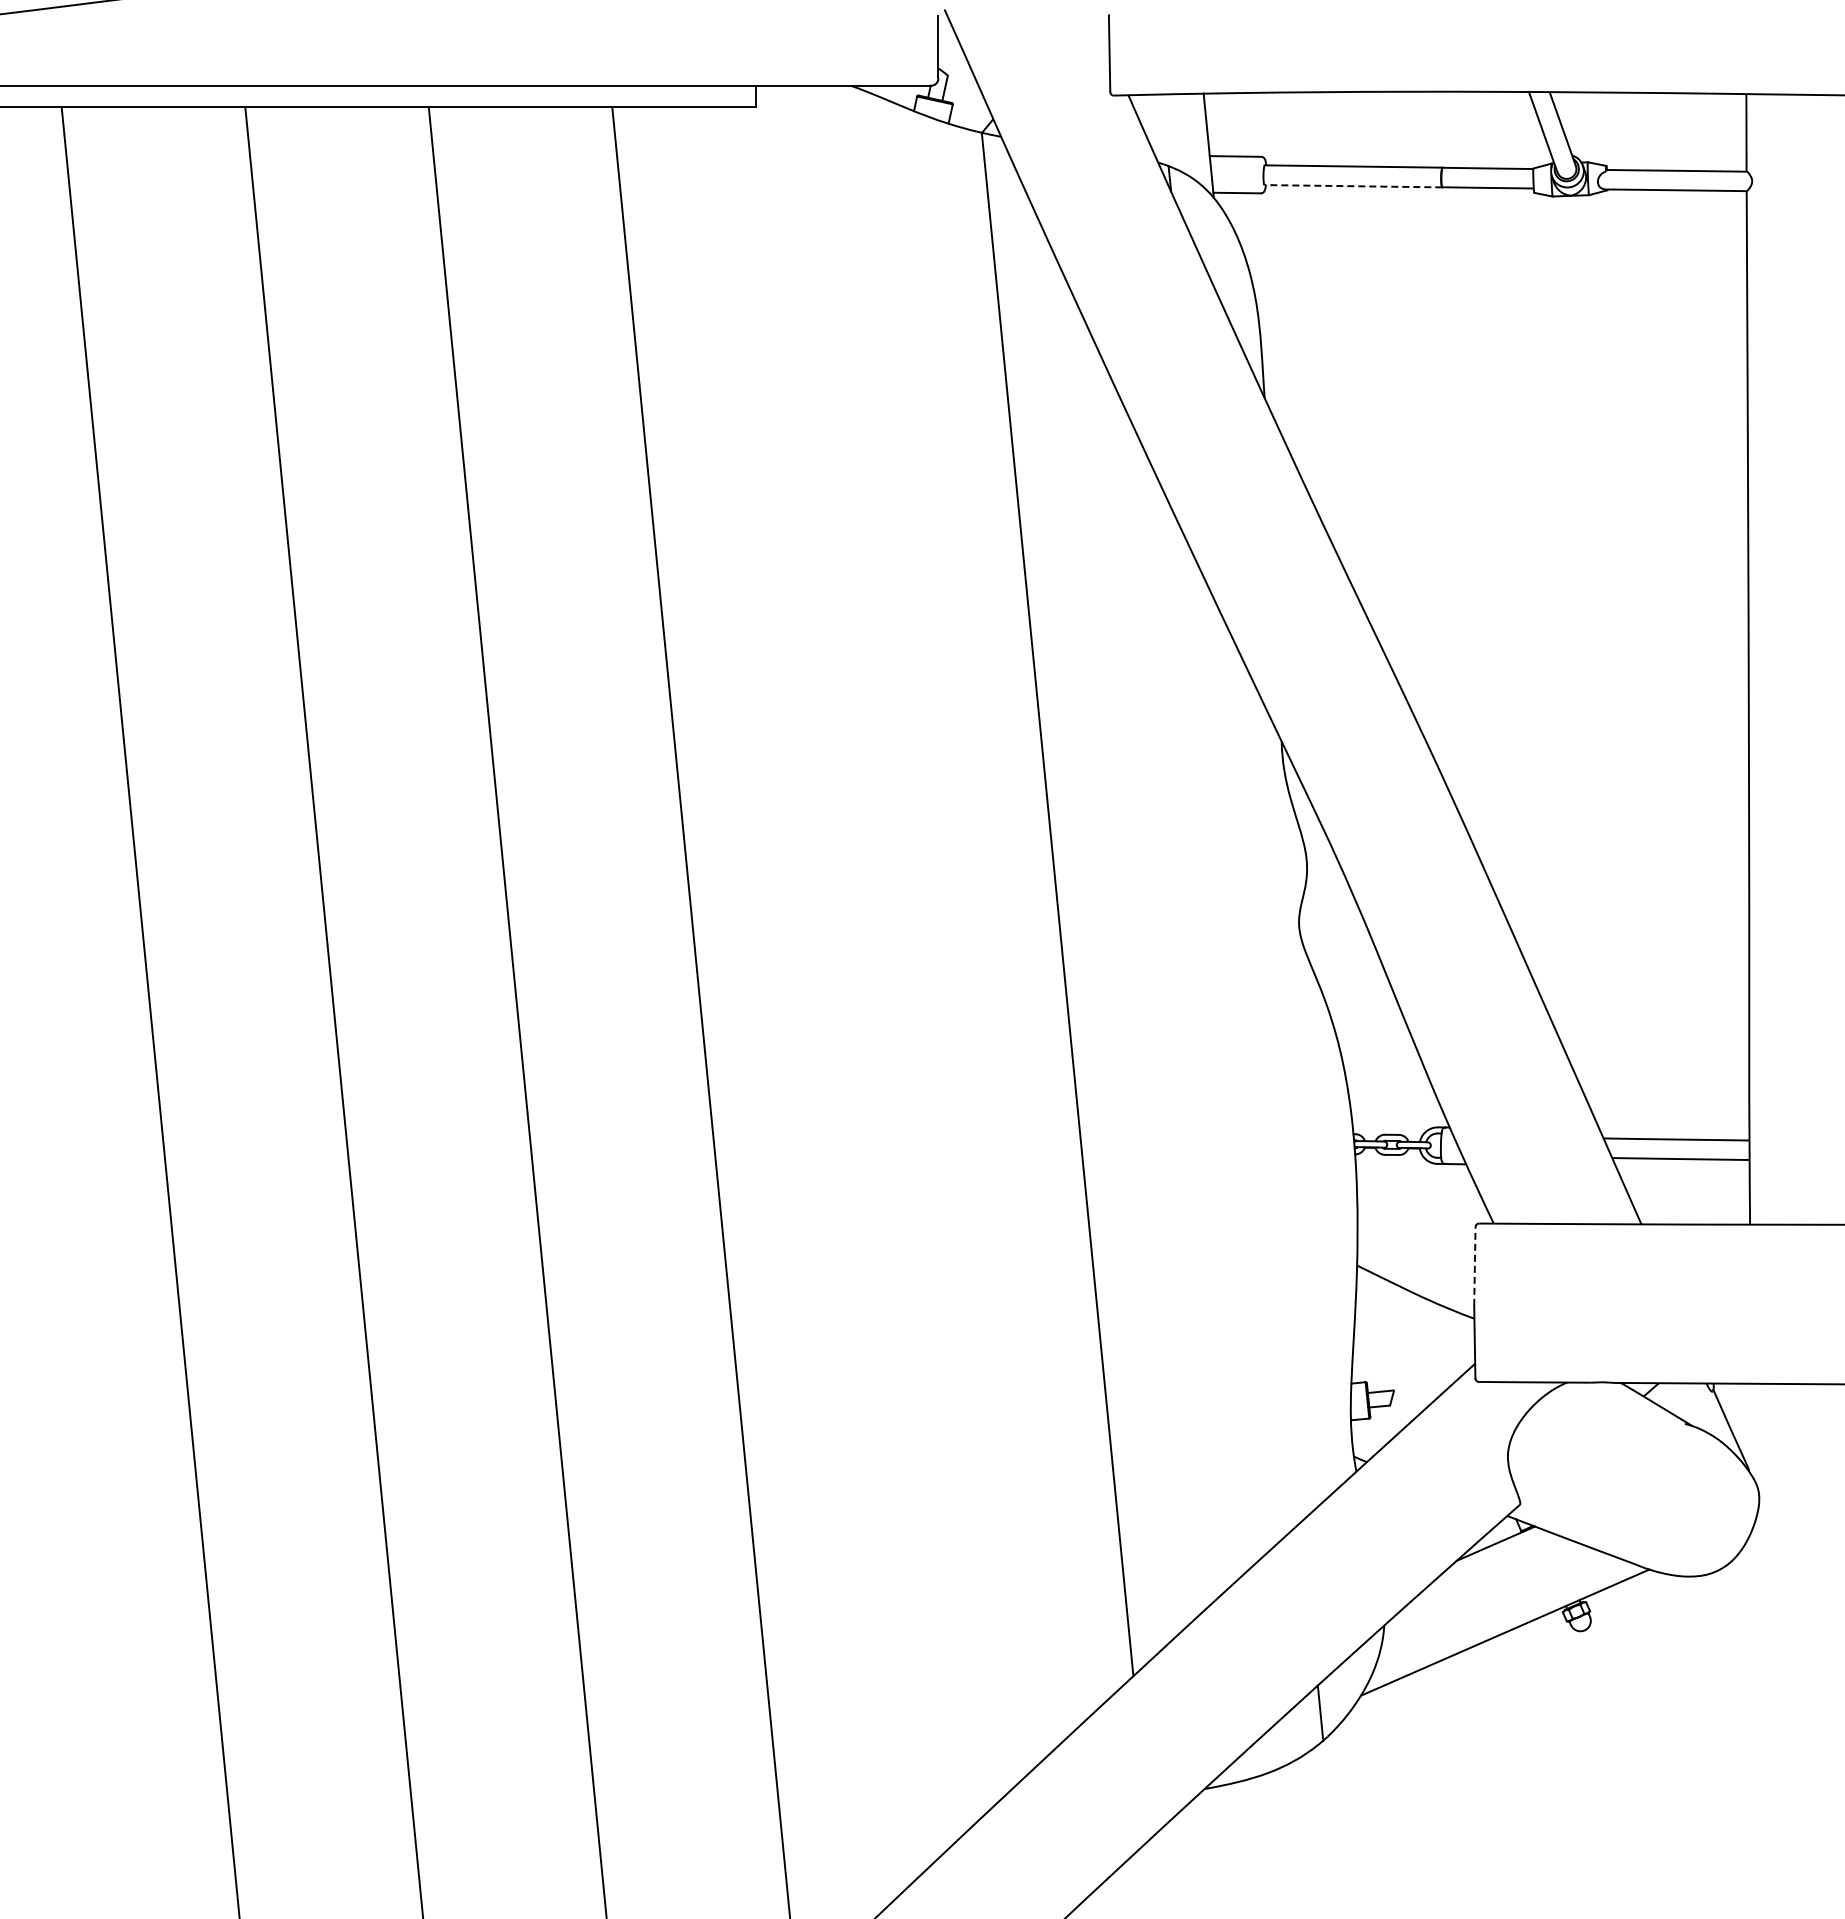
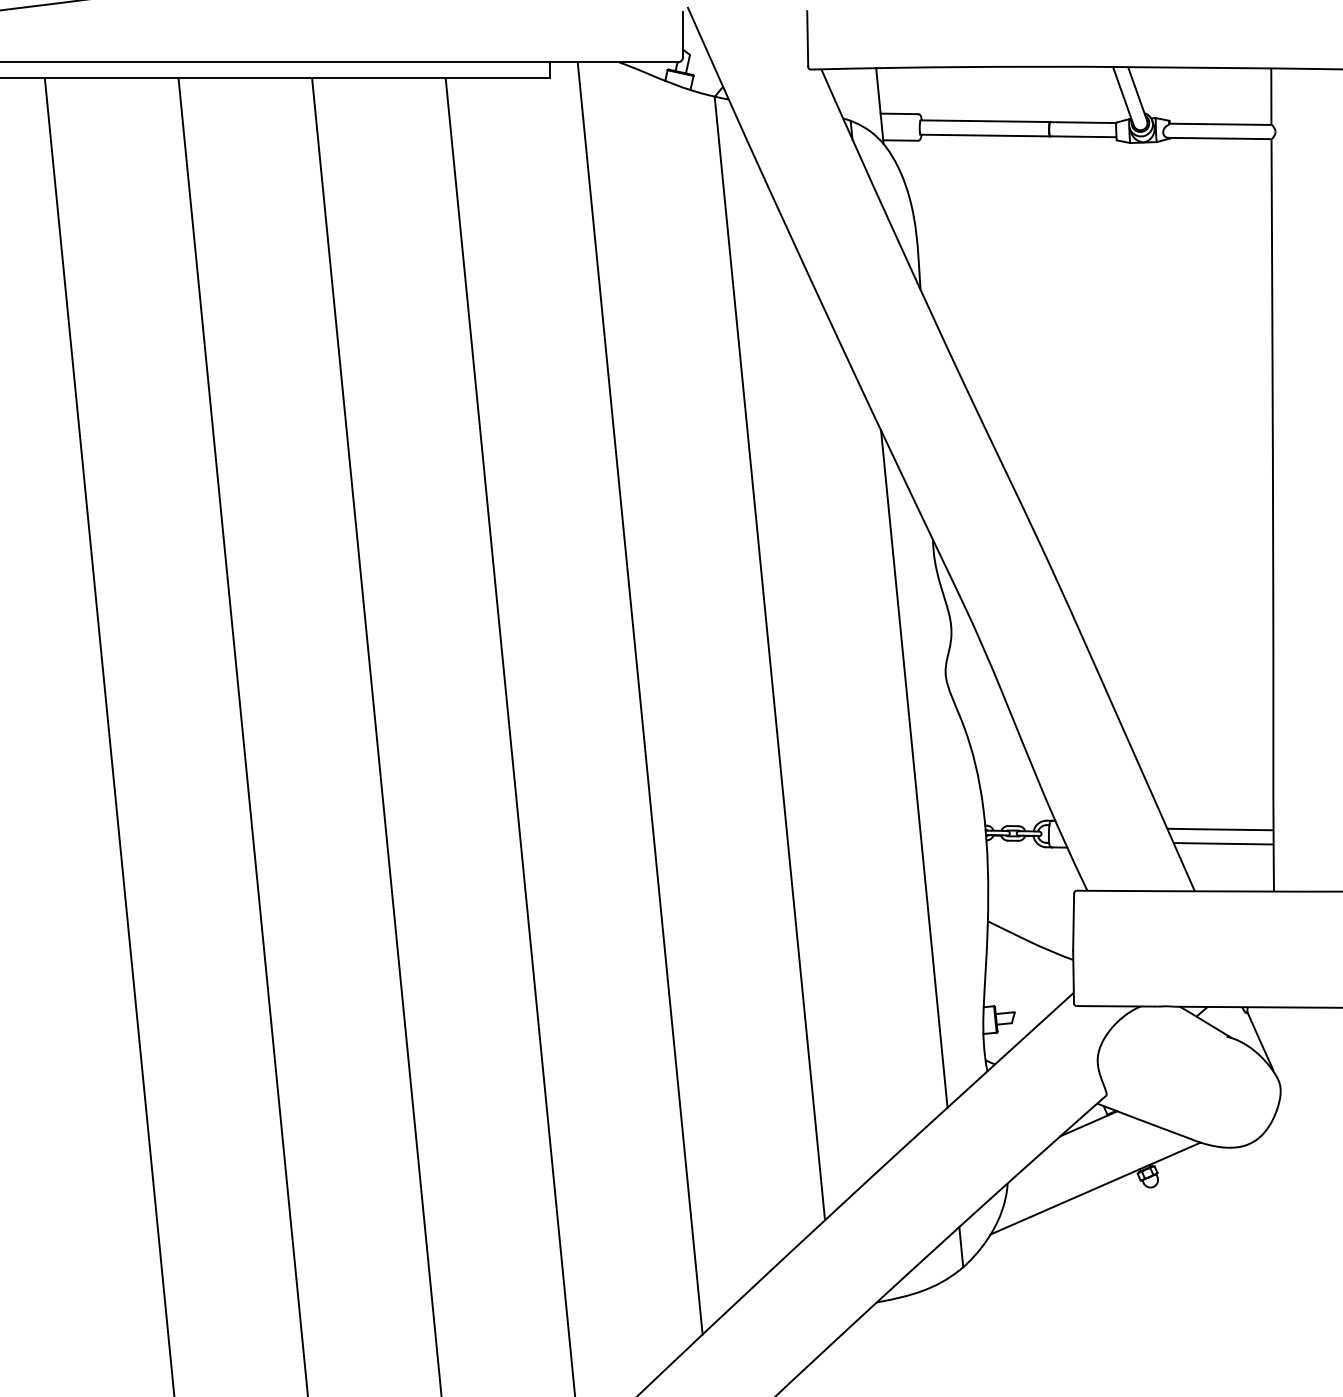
line: (1353, 186) -> (985, 135), dashed -> solid
line: (879, 959) -> (640, 698), added
line: (1255, 1056) -> (913, 769), added
line: (1474, 1267) -> (1073, 922), dashed -> solid

